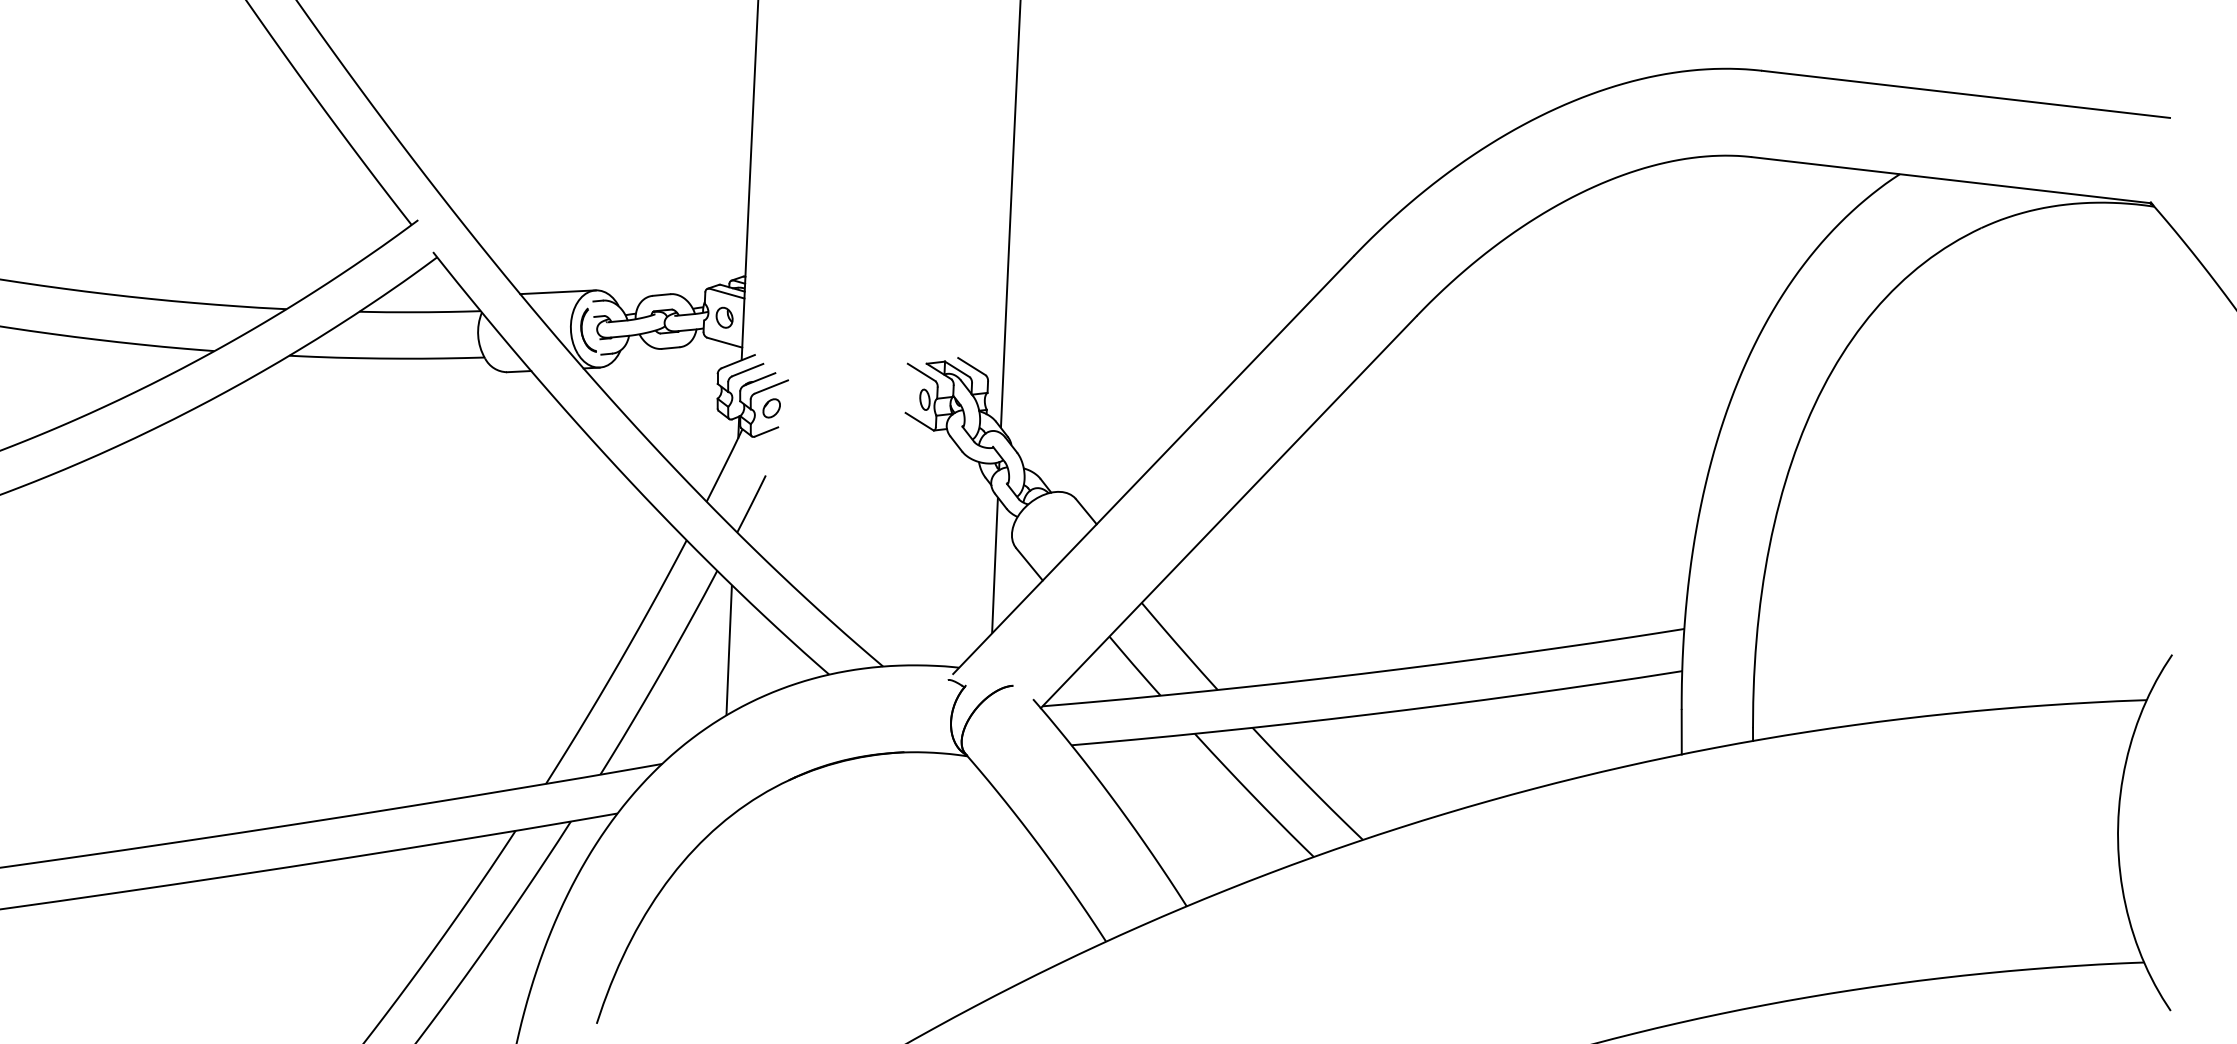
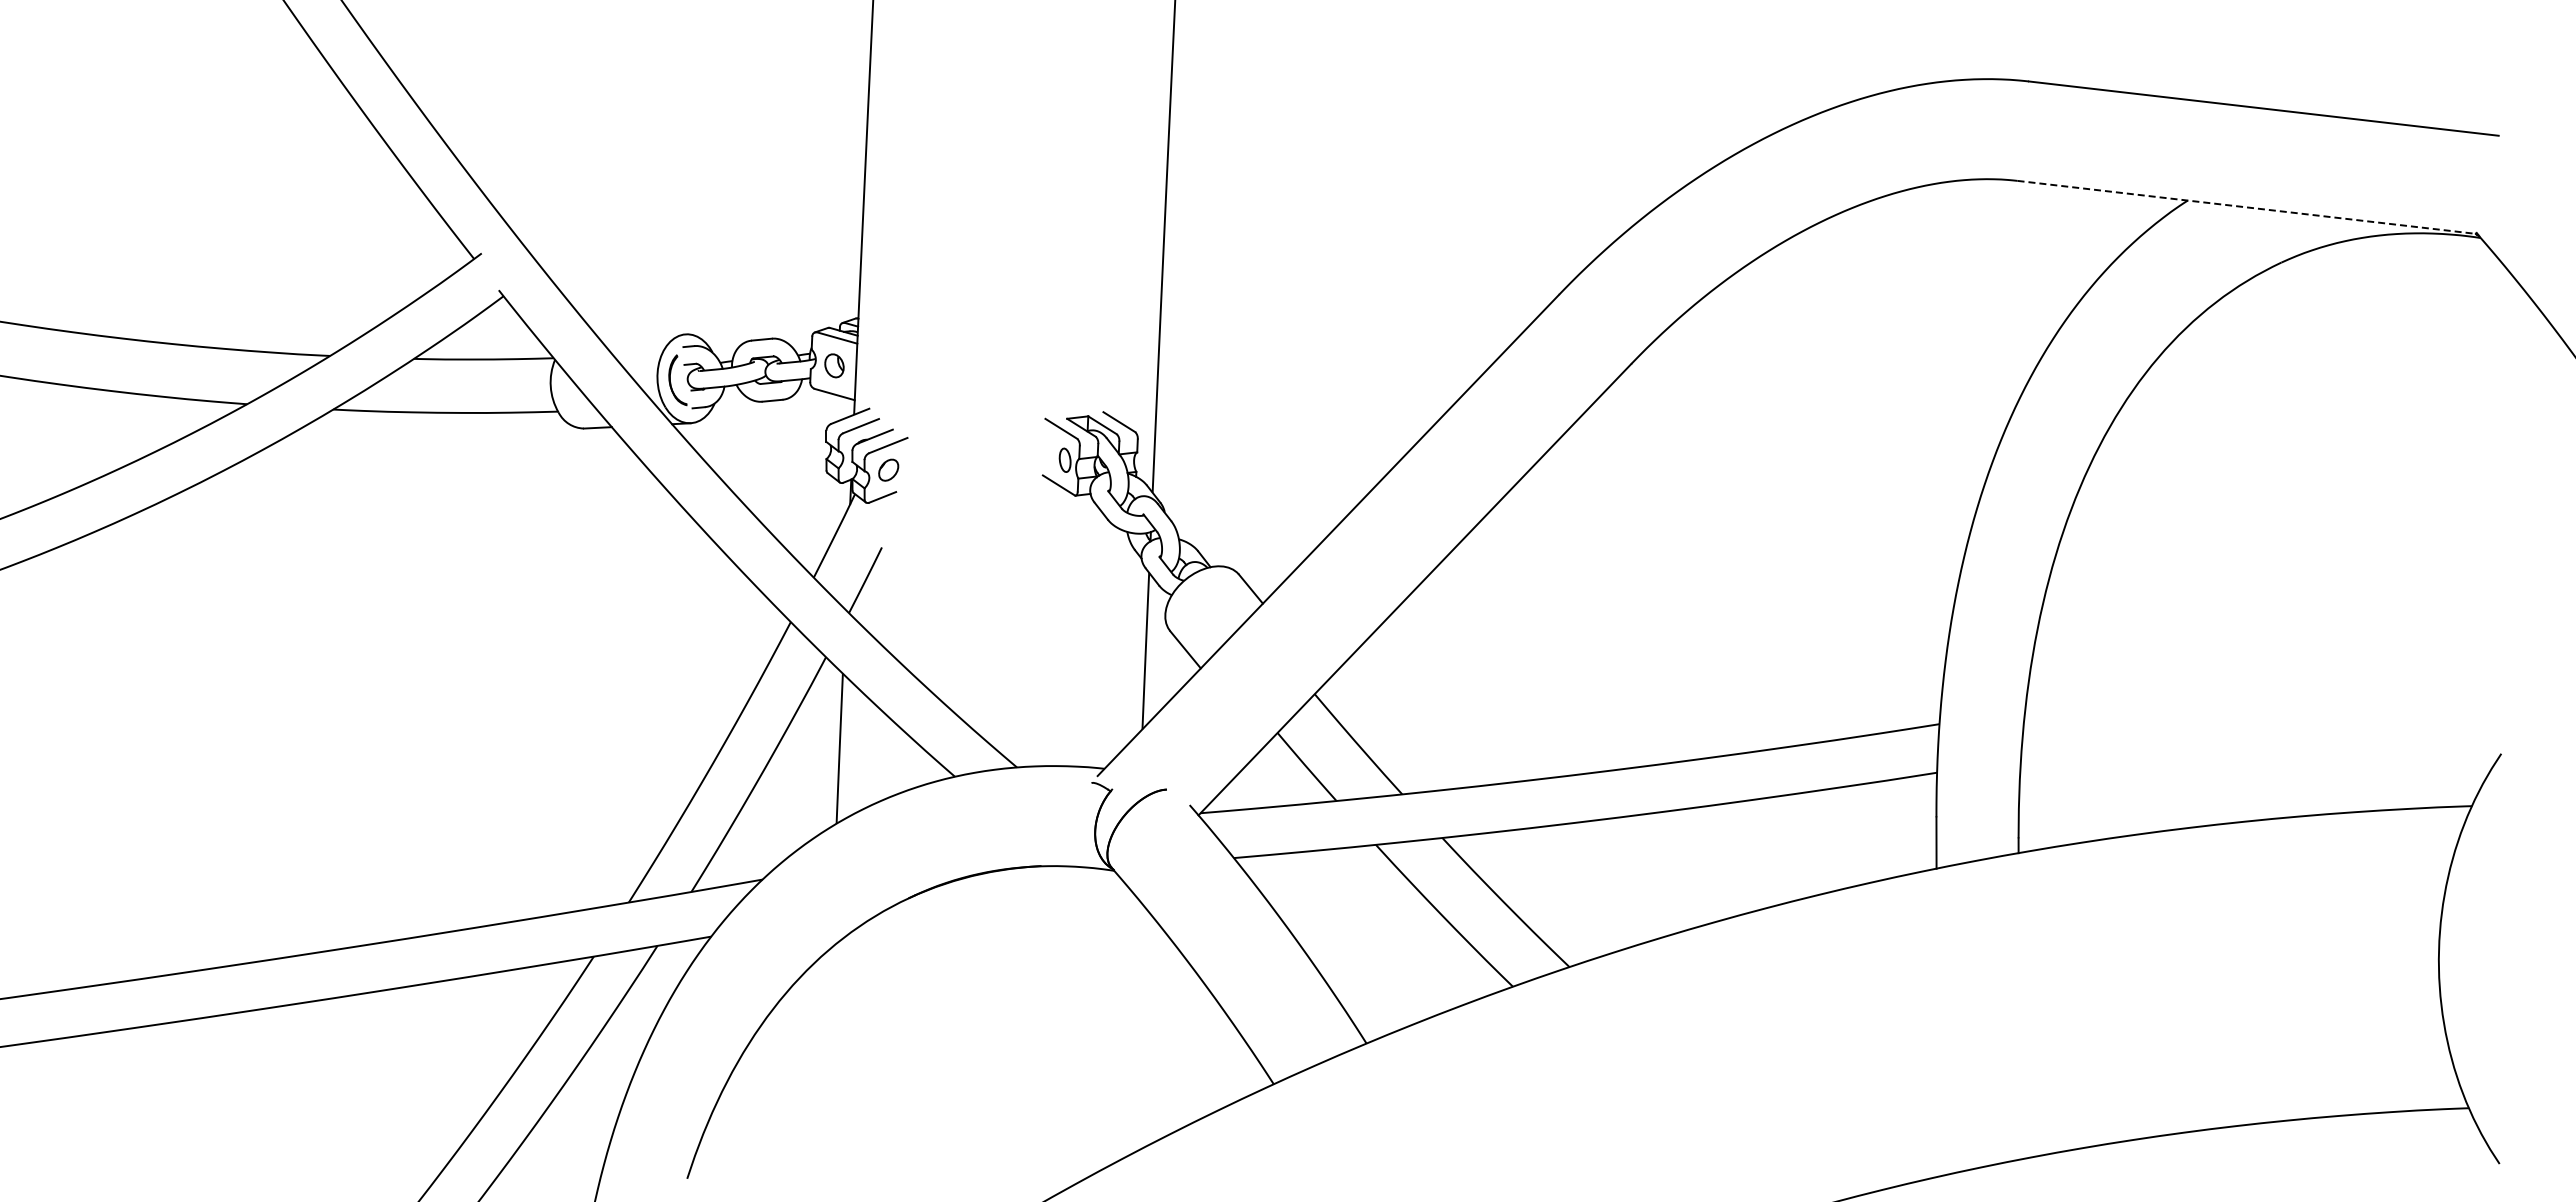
line: (1950, 180) -> (2246, 207), solid -> dashed
line: (557, 292) -> (642, 336), removed

